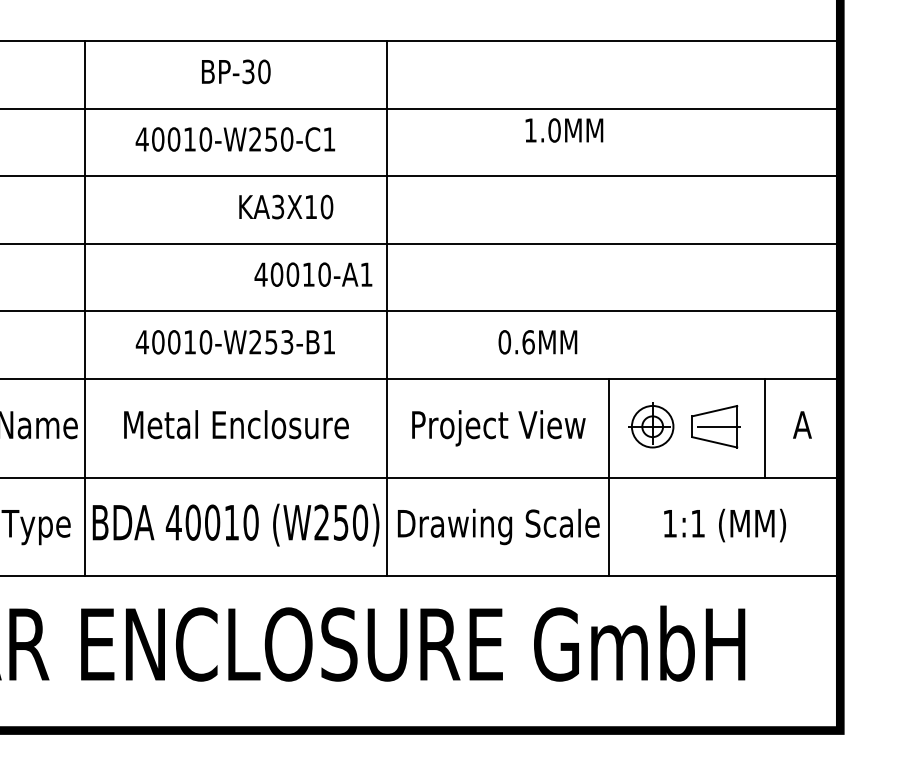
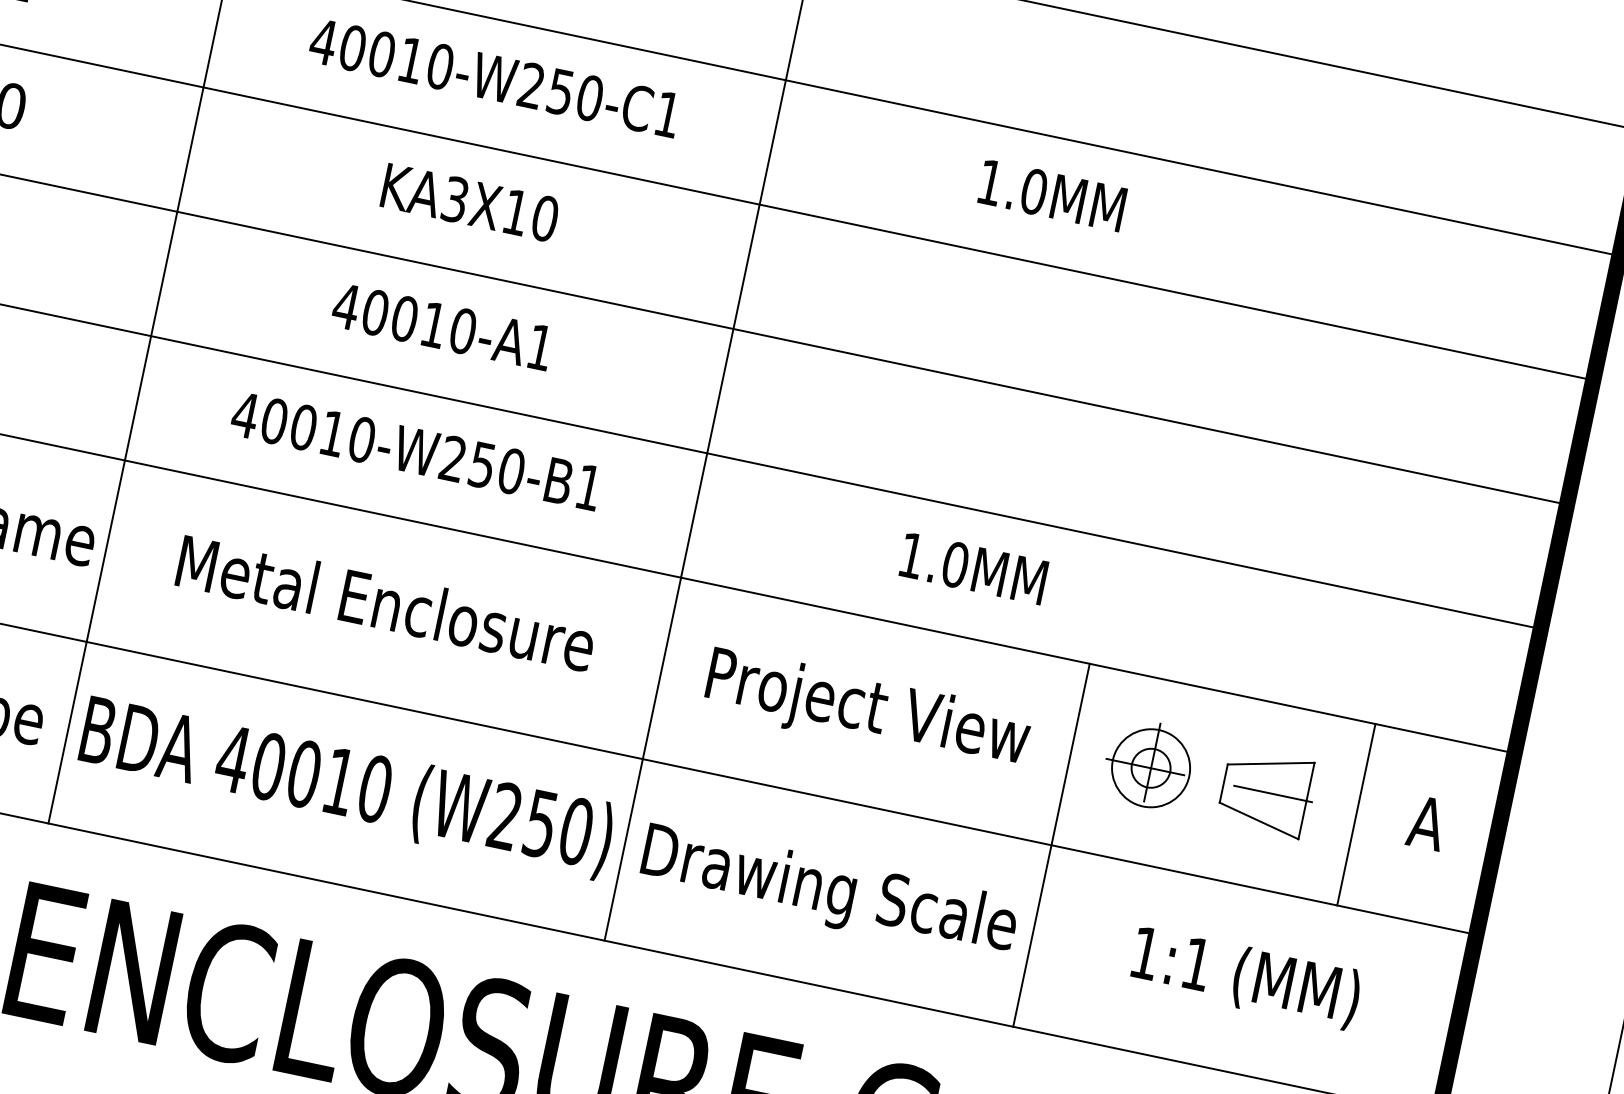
text: (564, 130) -> (1052, 195), moved
text: (286, 206) -> (470, 201), moved
text: (313, 274) -> (442, 326), moved
text: (287, 342) -> (512, 471), 40010-W253-B1 -> 40010-W250-B1
text: (516, 342) -> (933, 560), 0.6MM -> 1.0MM

